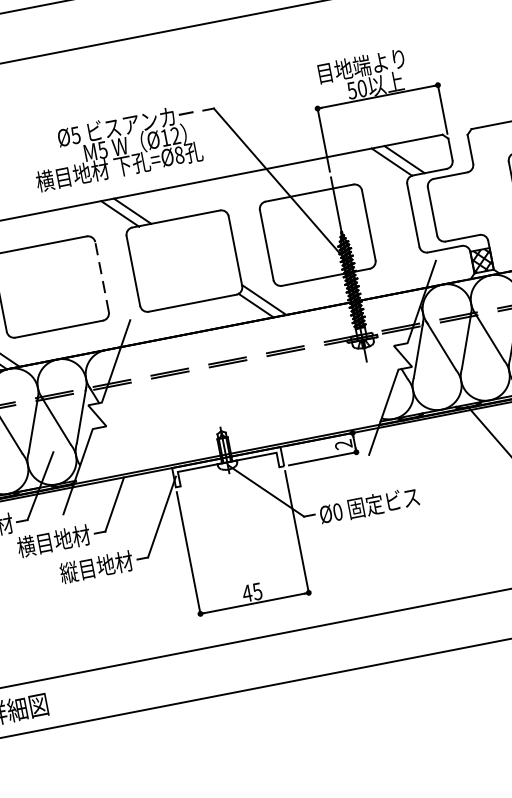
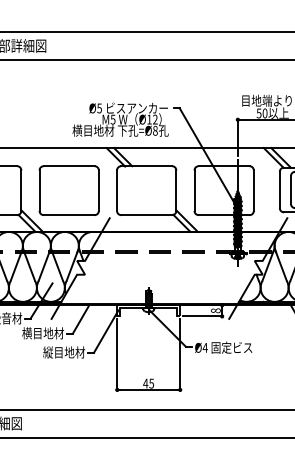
line: (101, 276) -> (98, 190), dashed -> solid
text: (342, 444) -> (215, 310), 2 -> 8
text: (336, 511) -> (204, 347), Ø0 -> Ø4

